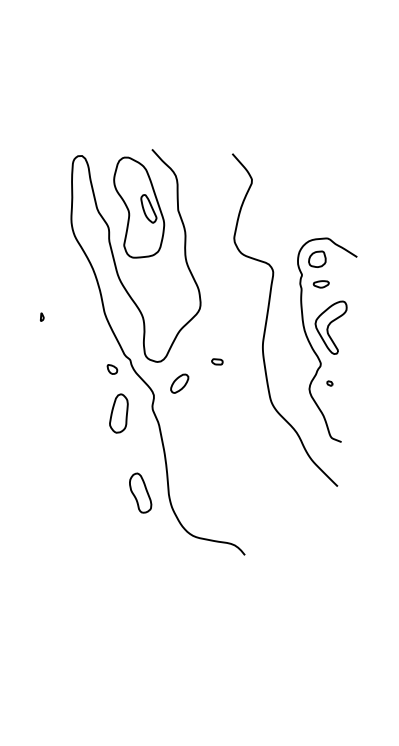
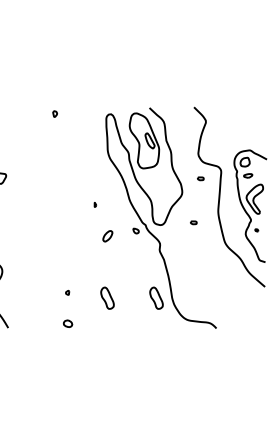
part: (235, 282) -> (200, 178), added
part: (179, 384) -> (107, 236), moved
part: (119, 412) -> (141, 254), removed
part: (52, 485) -> (107, 297), added

